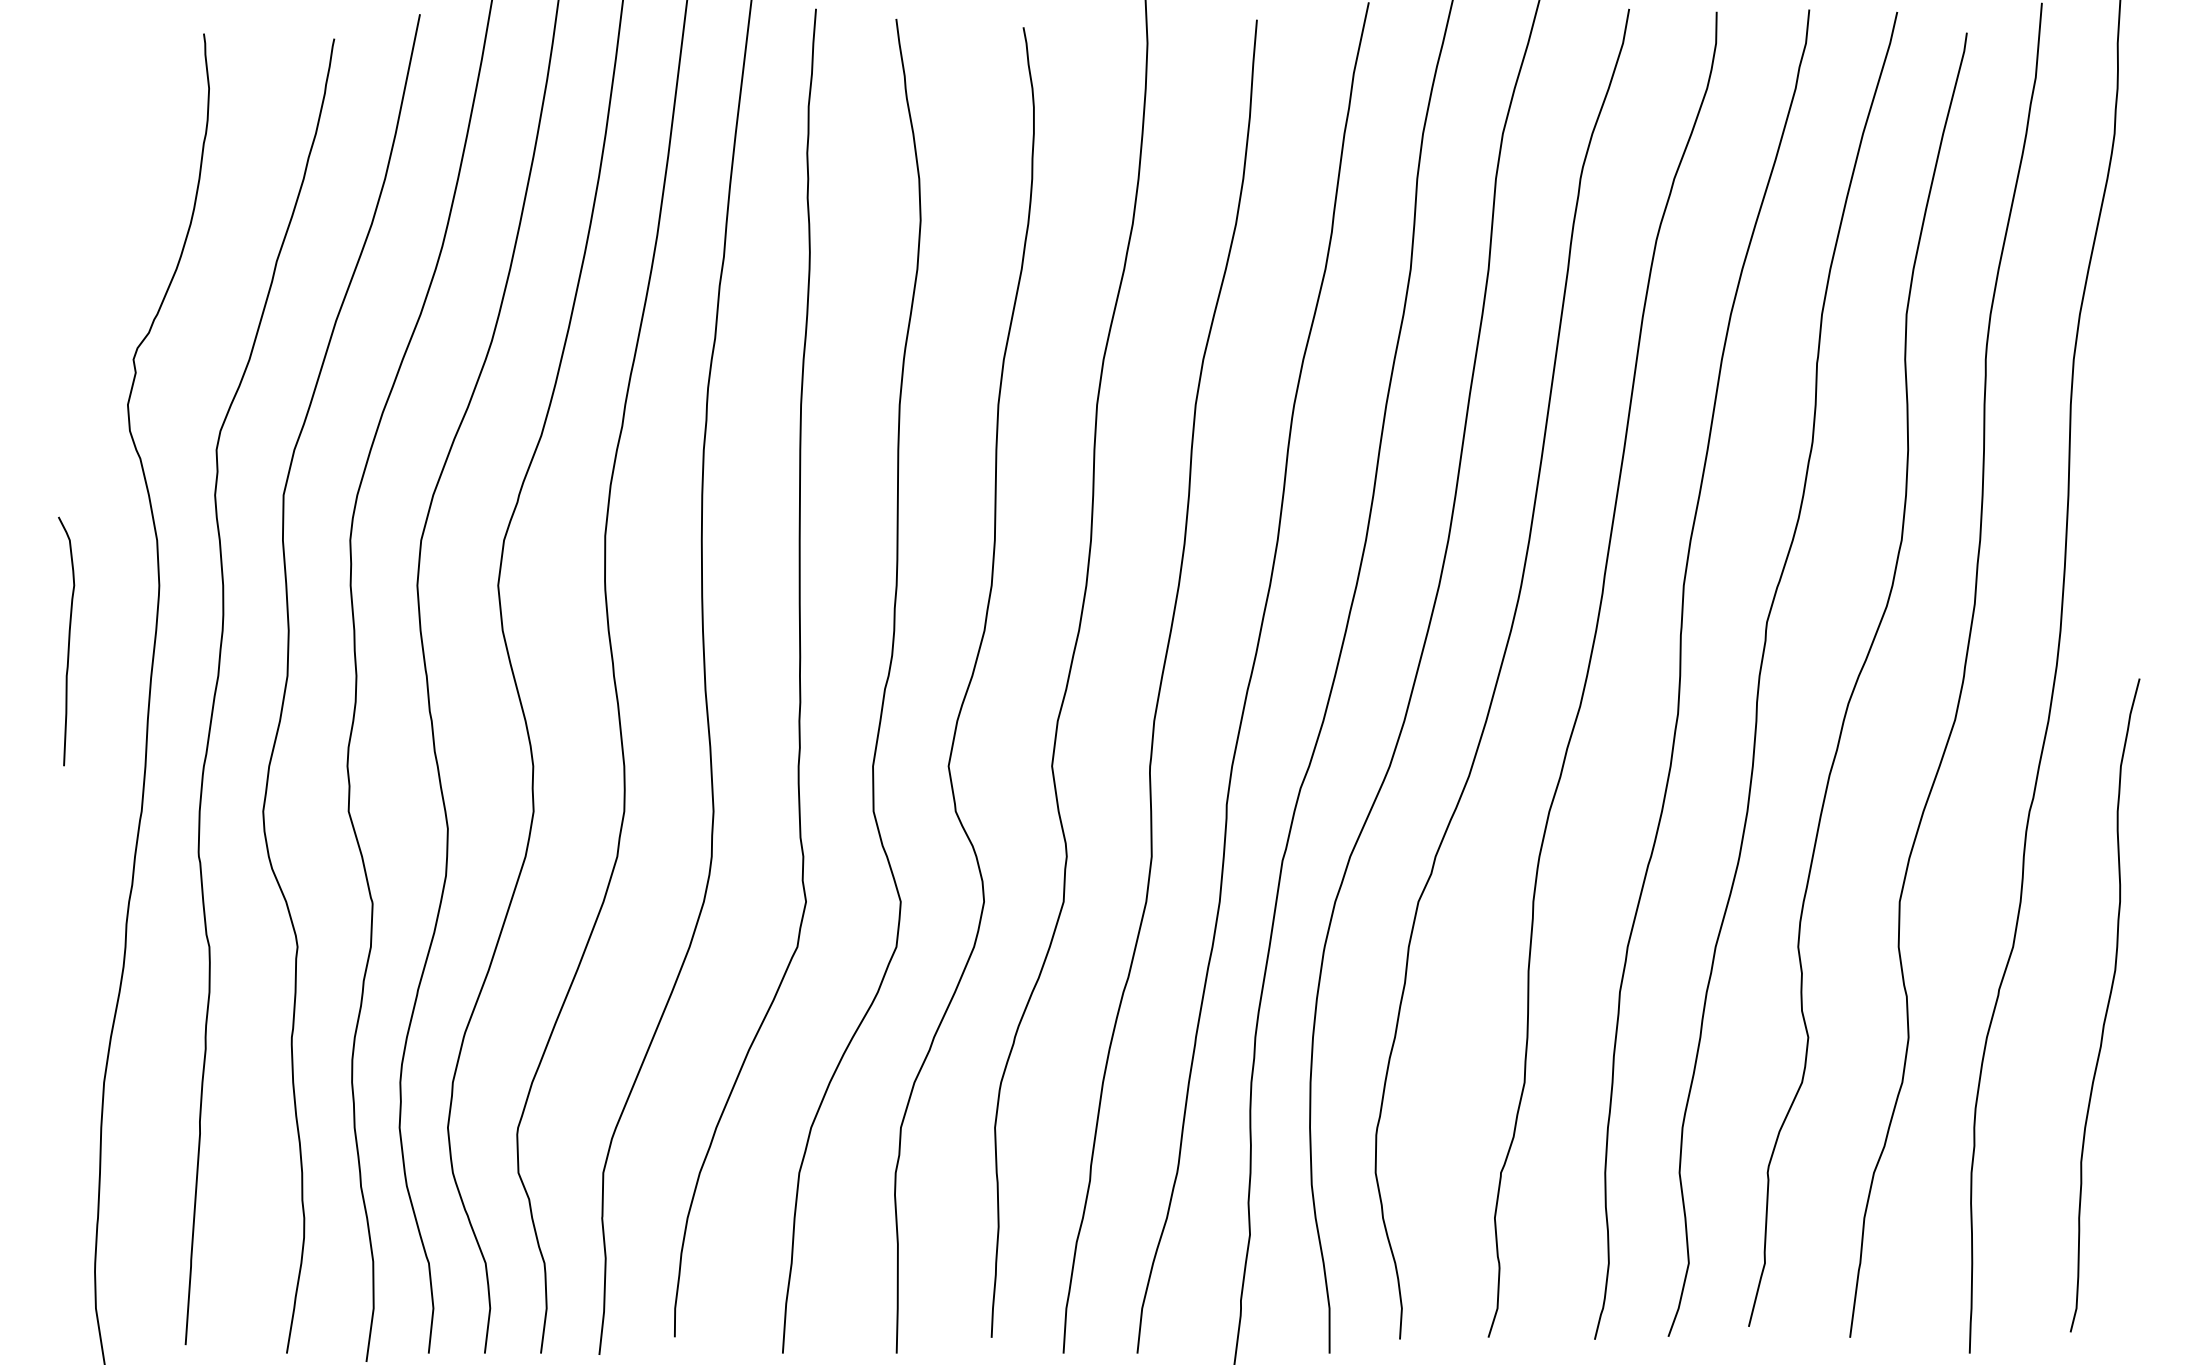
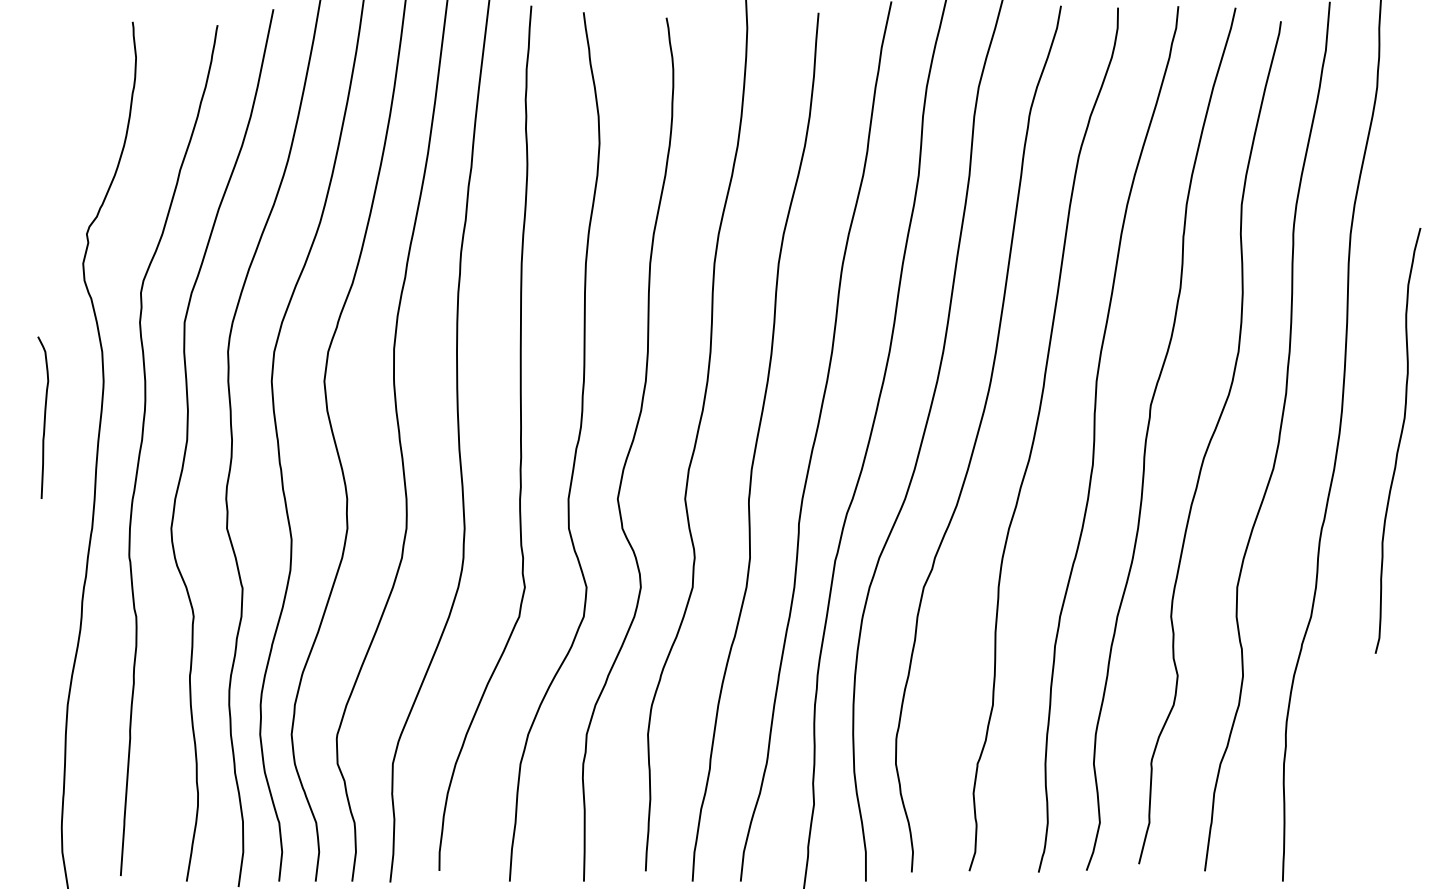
curve: (2107, 1004) -> (1399, 440), moved

